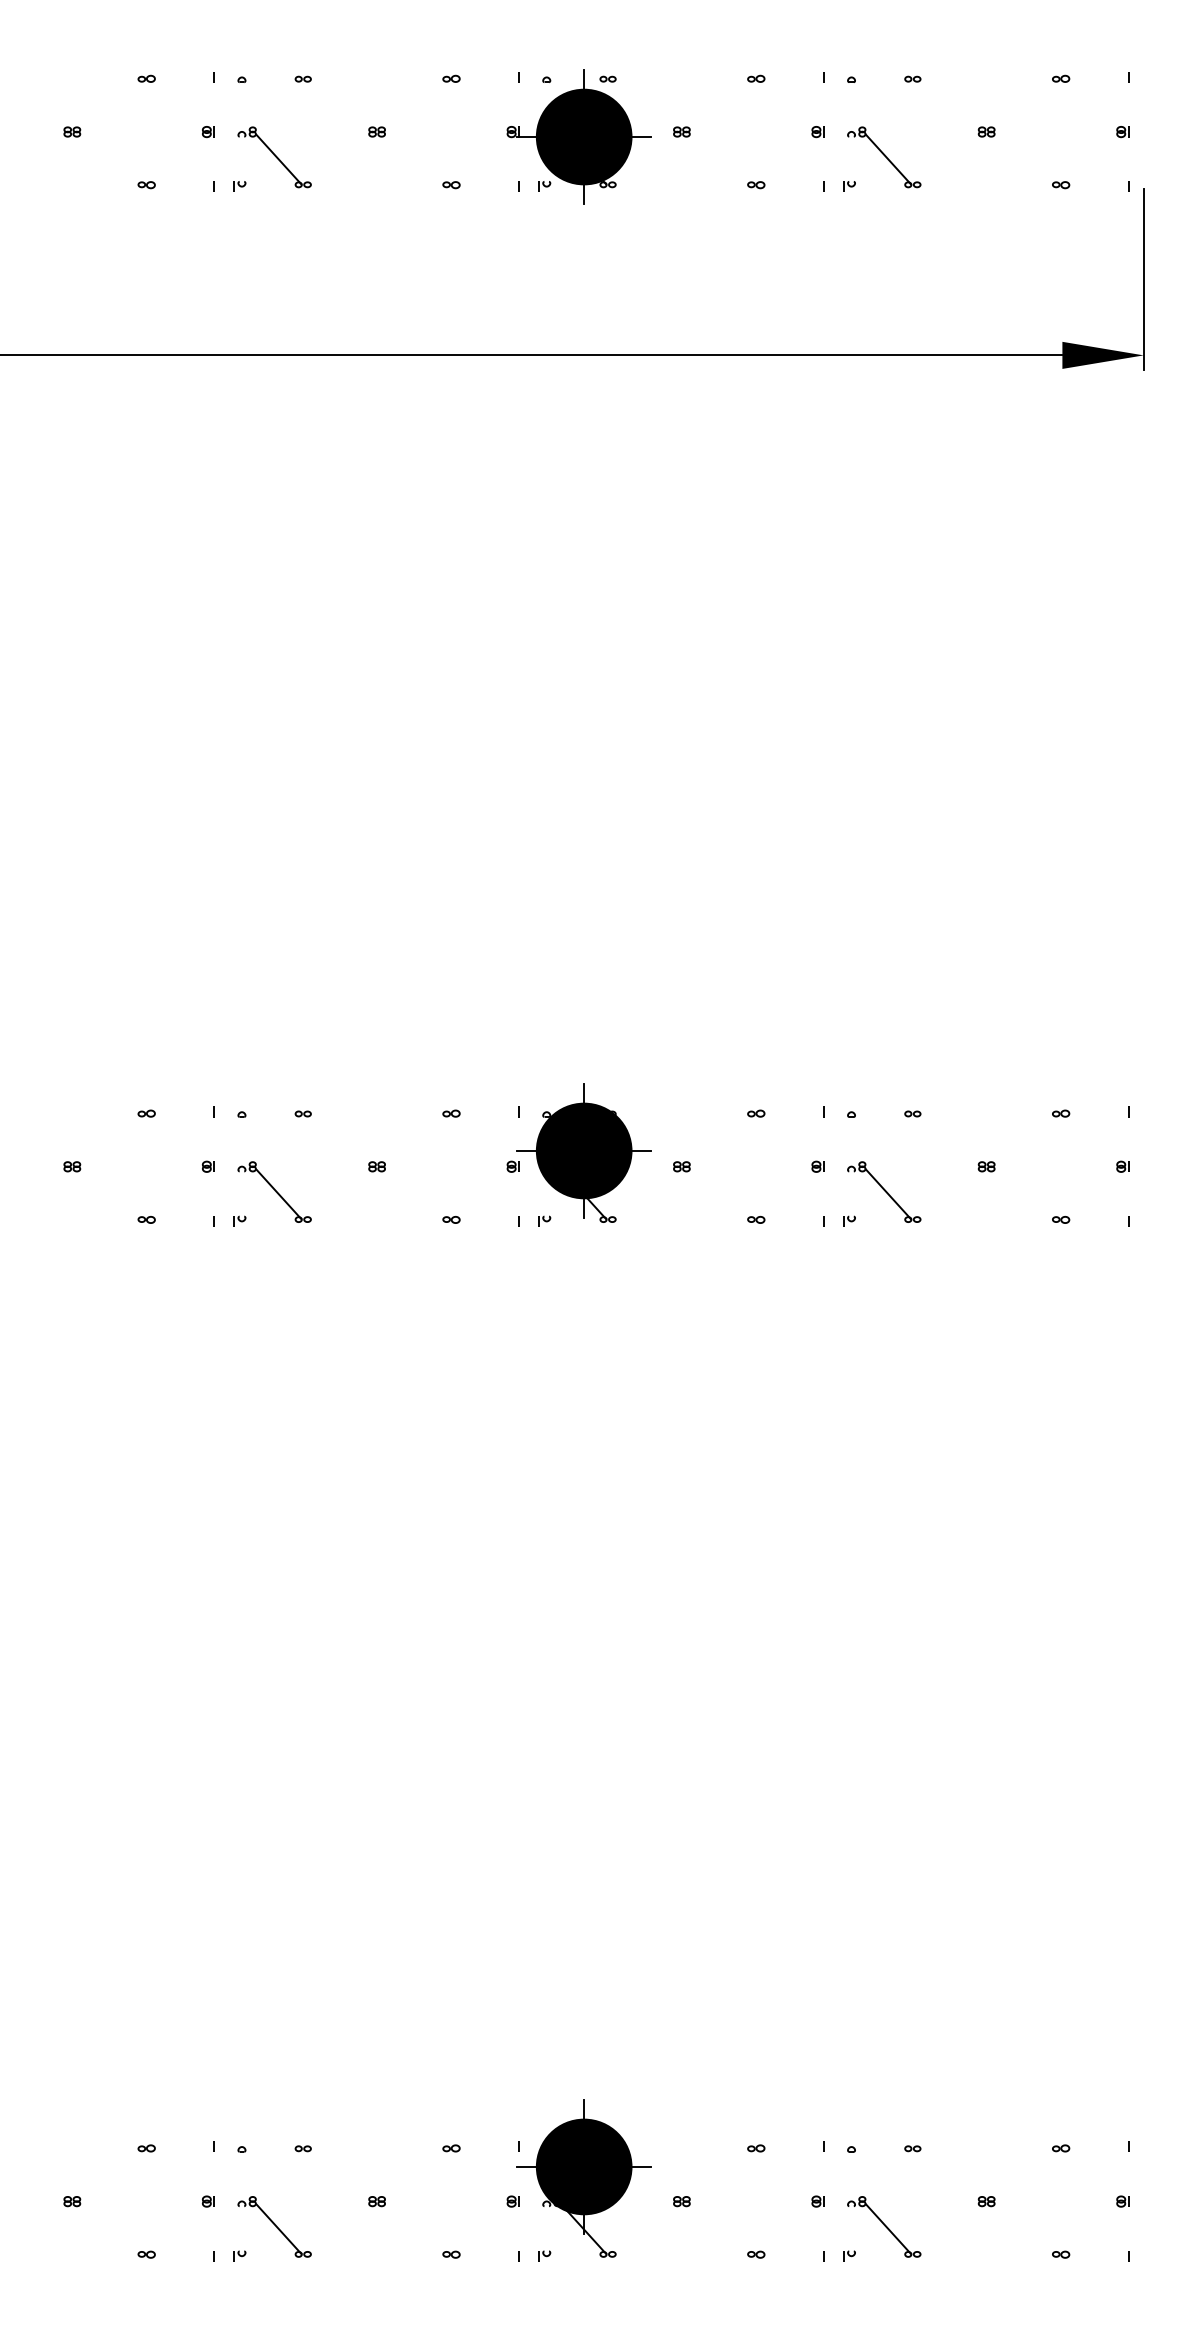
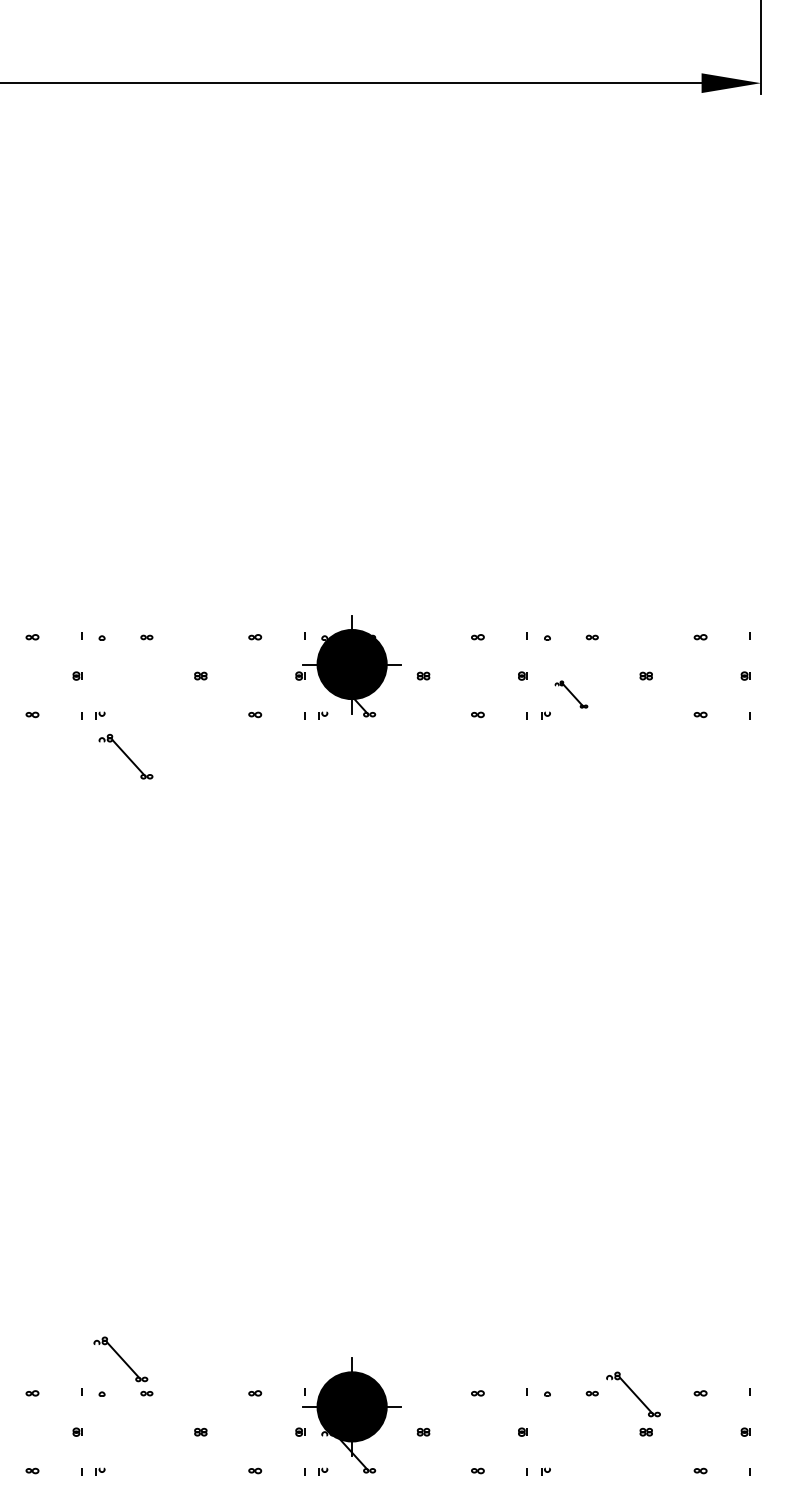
part: (274, 1191) -> (125, 756), moved
part: (884, 1191) -> (571, 694), size x0.6
part: (274, 2226) -> (120, 1359), moved
part: (884, 2226) -> (633, 1394), moved

